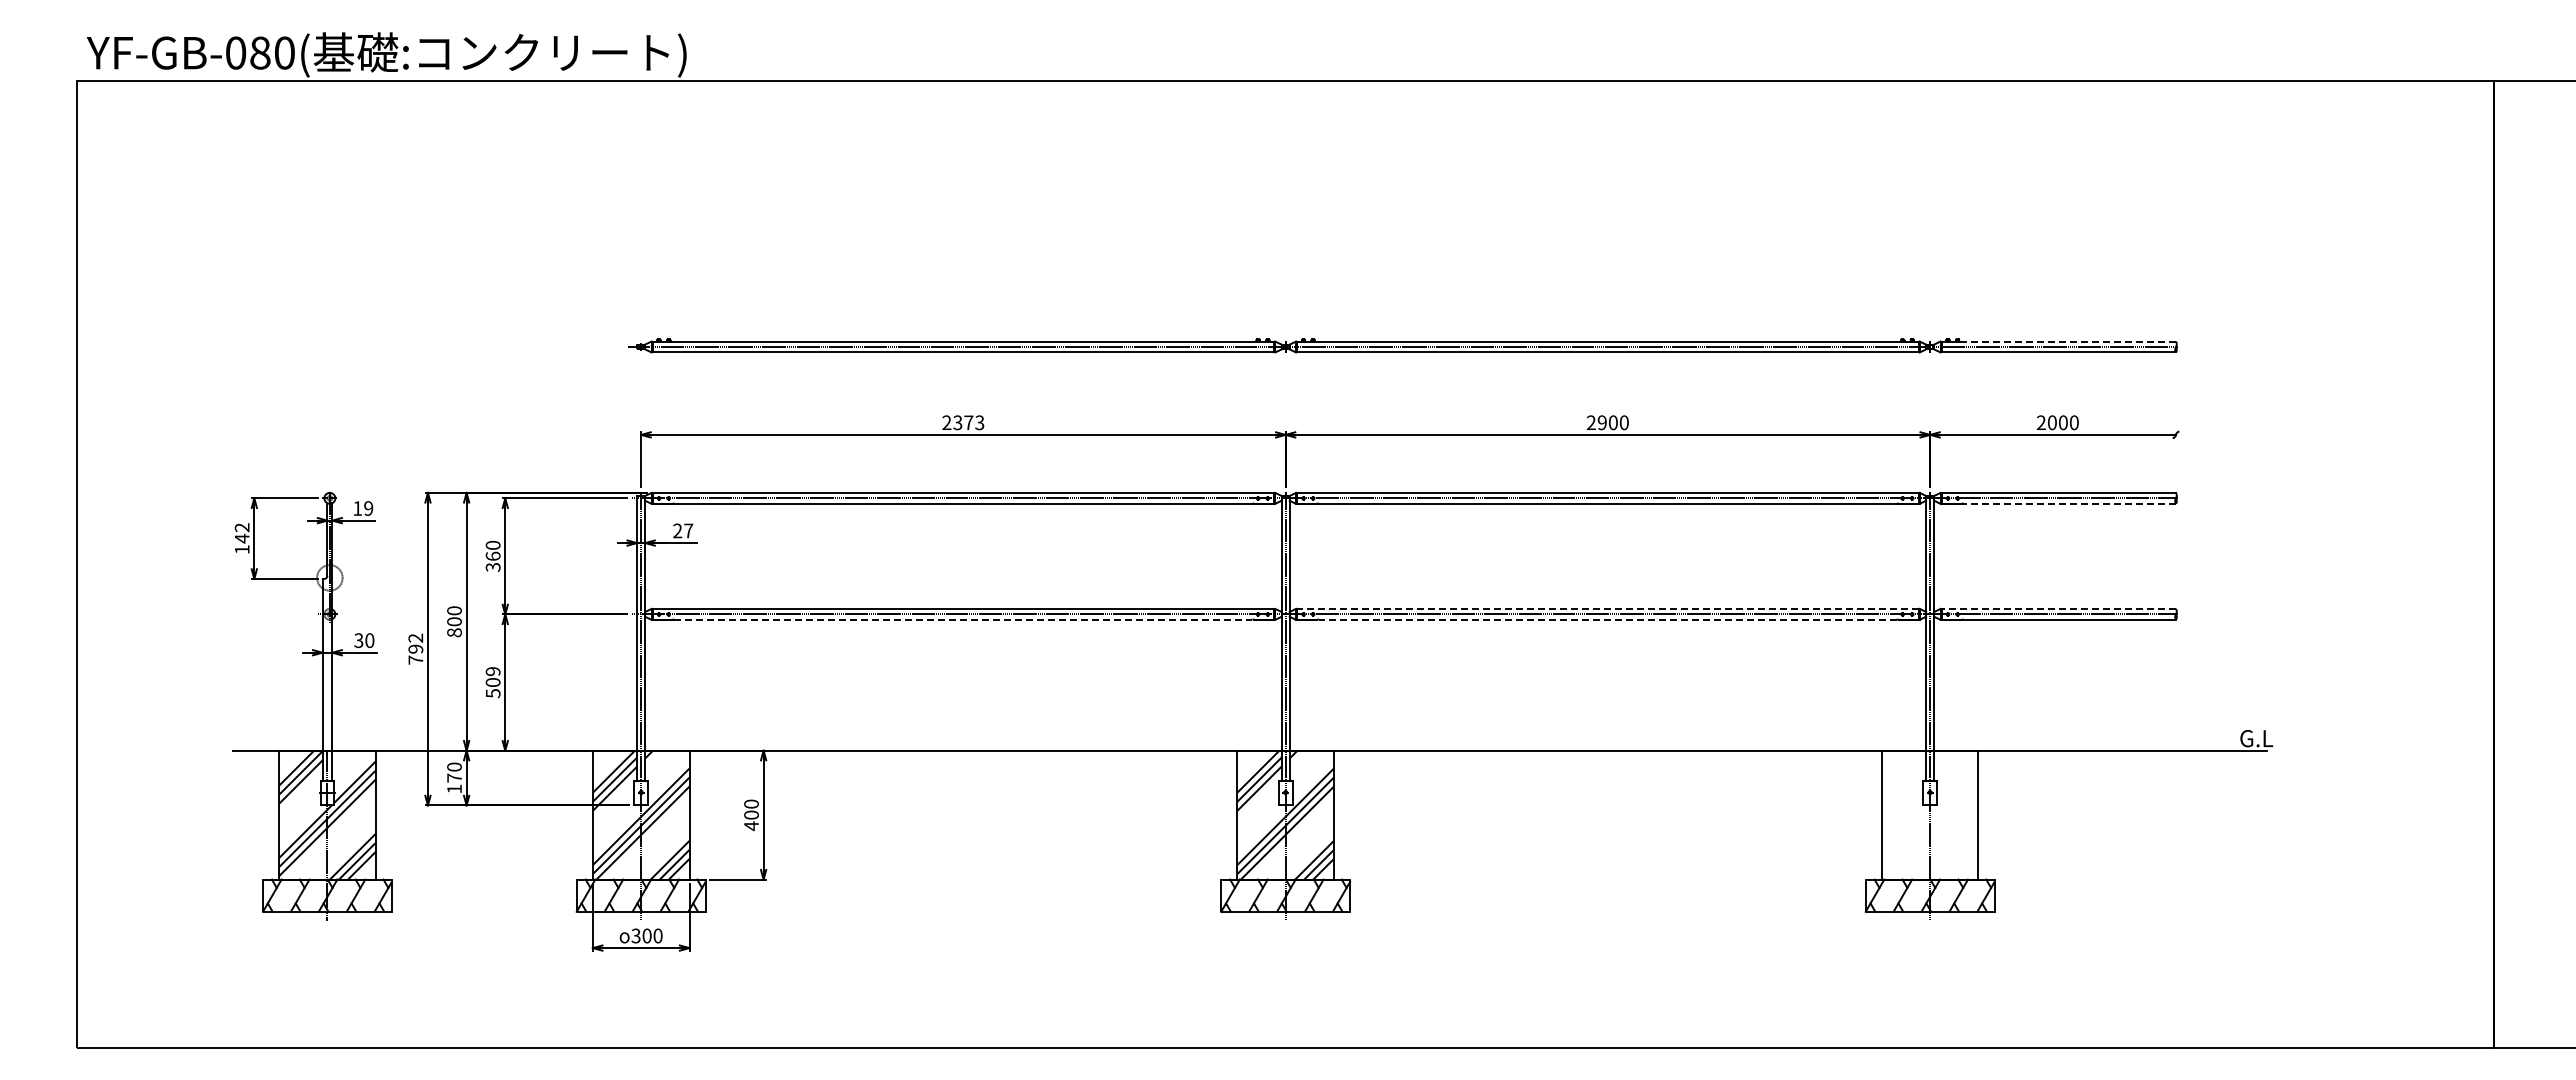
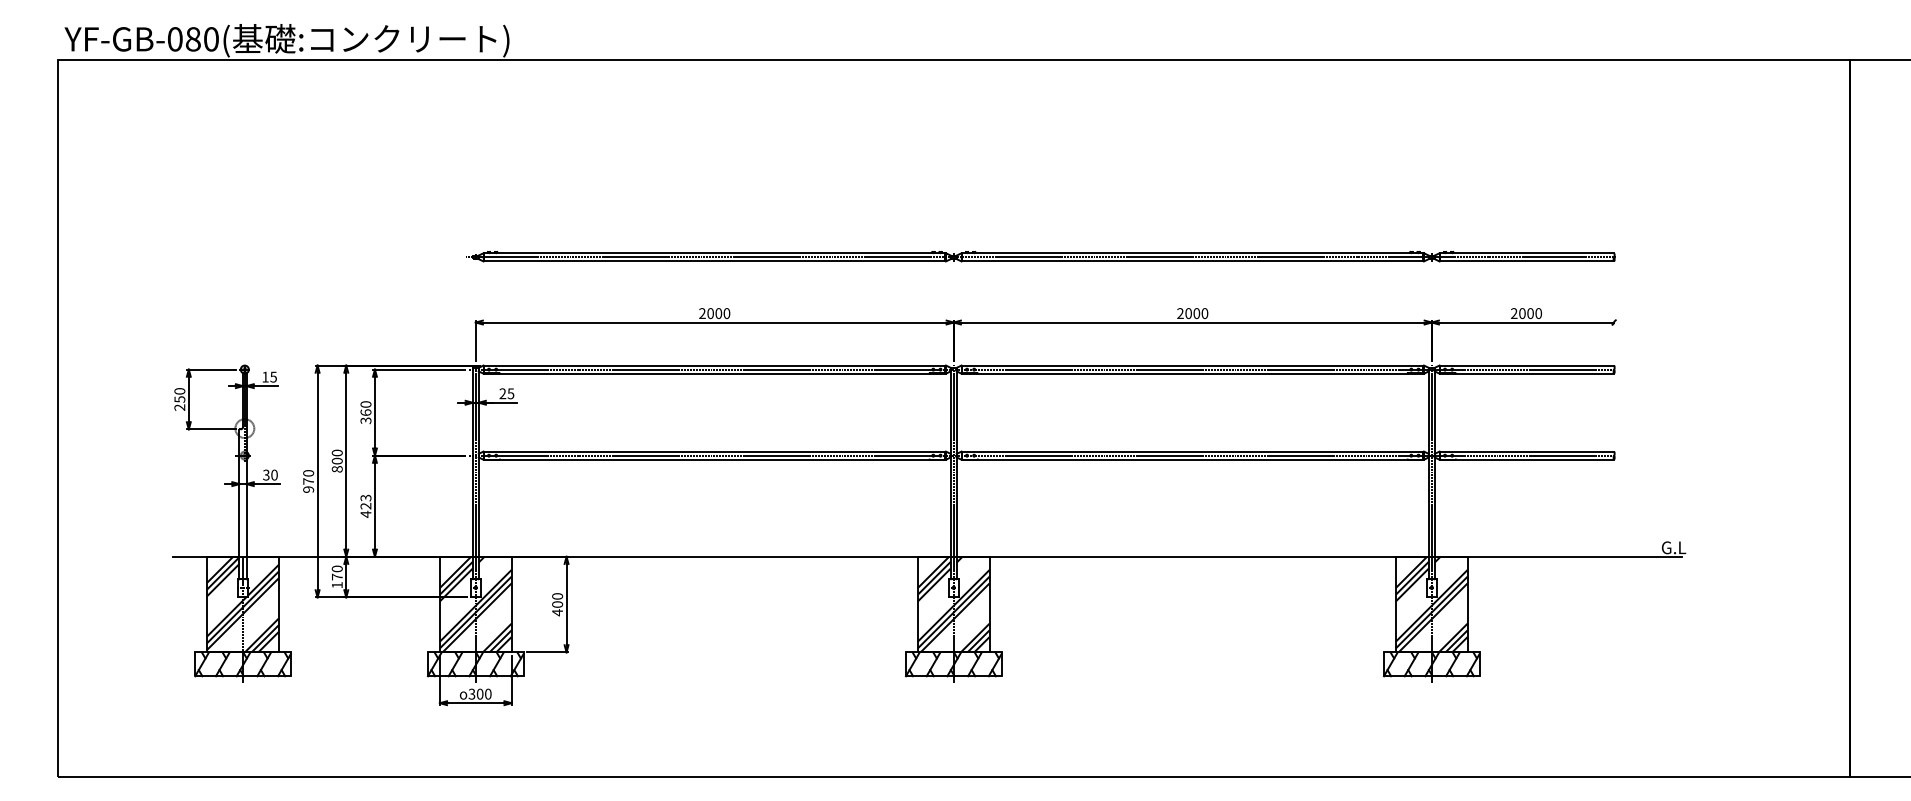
line: (2058, 341) -> (1526, 253), dashed -> solid
text: (968, 422) -> (718, 313), 2373 -> 2000
text: (1601, 422) -> (1188, 313), 2900 -> 2000
line: (2069, 503) -> (1535, 373), dashed -> solid
text: (368, 508) -> (273, 377), 19 -> 15
text: (688, 530) -> (510, 393), 27 -> 25
text: (241, 538) -> (179, 399), 142 -> 250
line: (1607, 608) -> (1192, 451), dashed -> solid
line: (2058, 608) -> (1526, 451), dashed -> solid
line: (963, 619) -> (714, 459), dashed -> solid
line: (1607, 619) -> (1192, 459), dashed -> solid
text: (415, 648) -> (308, 480), 792 -> 970
text: (493, 682) -> (366, 506), 509 -> 423
hatch: (1929, 814) -> (1431, 604), added

